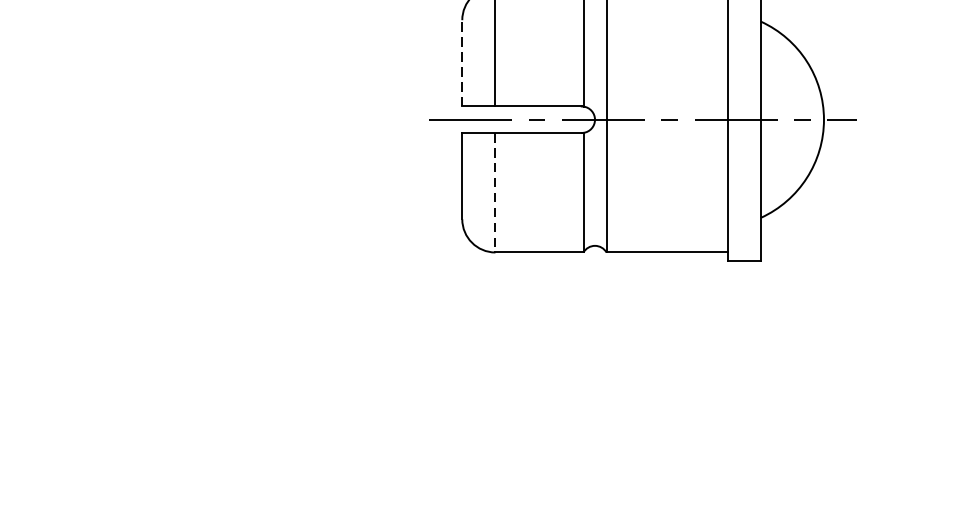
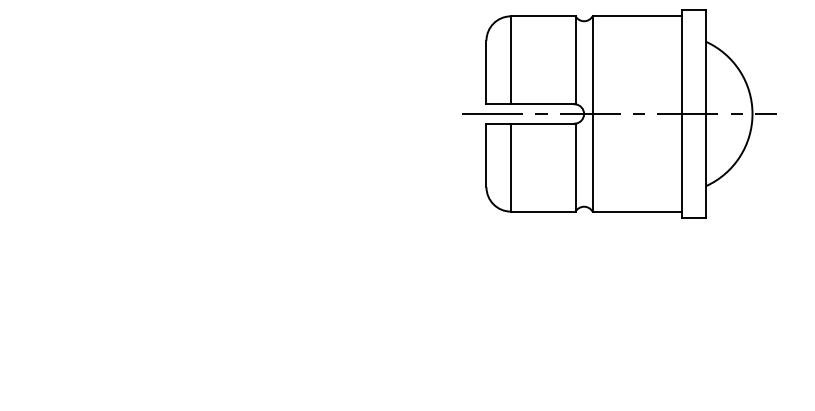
line: (462, 63) -> (486, 72), dashed -> solid
line: (494, 192) -> (510, 167), dashed -> solid

